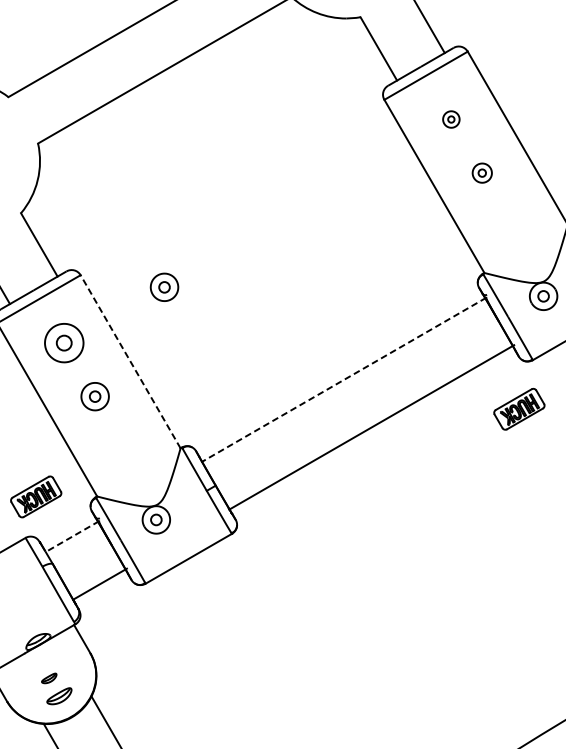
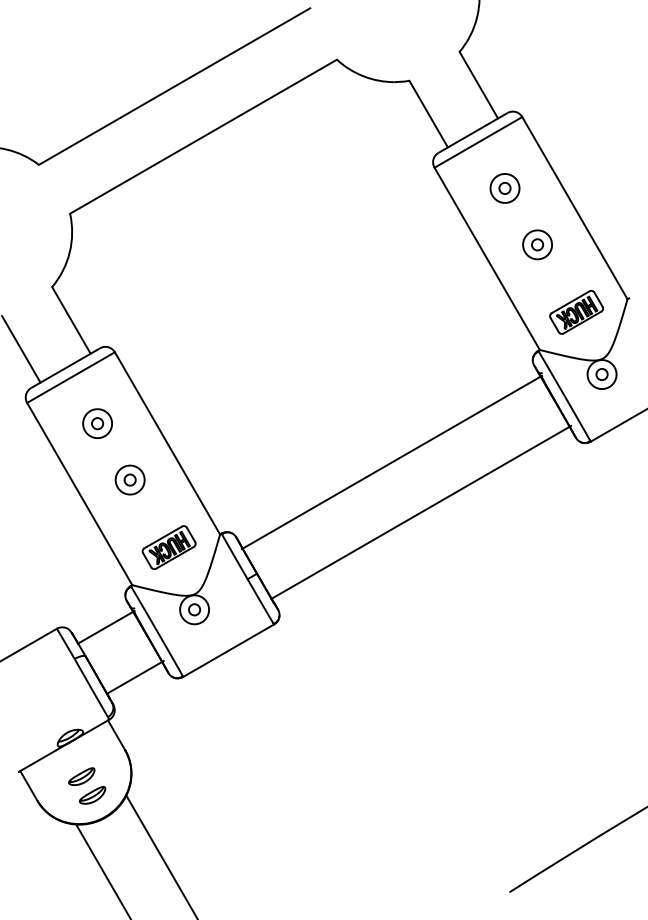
part: (450, 119) -> (504, 188), size x1.67
part: (482, 172) -> (537, 244), size x1.43
part: (163, 286) -> (202, 364), removed
part: (64, 342) -> (97, 423), size x0.71
line: (130, 360) -> (167, 442), dashed -> solid
line: (343, 379) -> (391, 462), dashed -> solid
part: (519, 409) -> (576, 312), moved
part: (35, 496) -> (168, 547), moved
line: (72, 536) -> (106, 627), dashed -> solid
part: (48, 678) -> (81, 776), size x1.67

